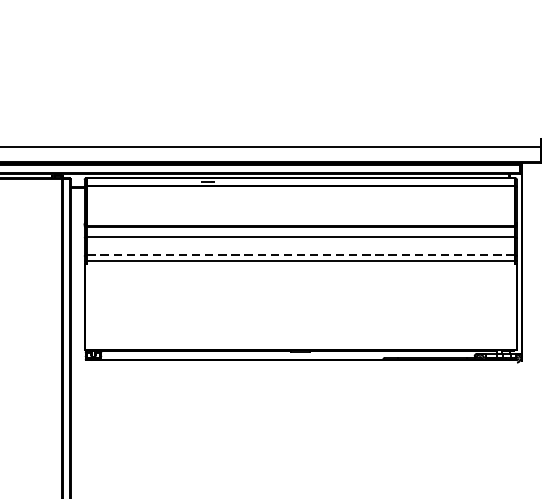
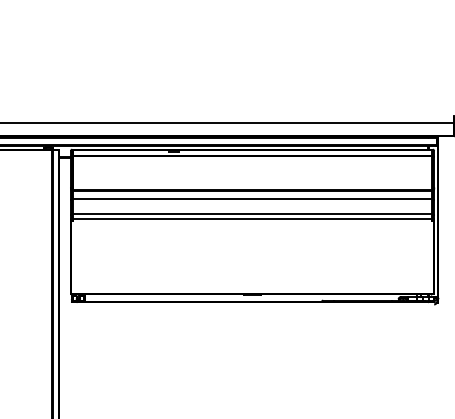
line: (300, 255) -> (252, 214), dashed -> solid

